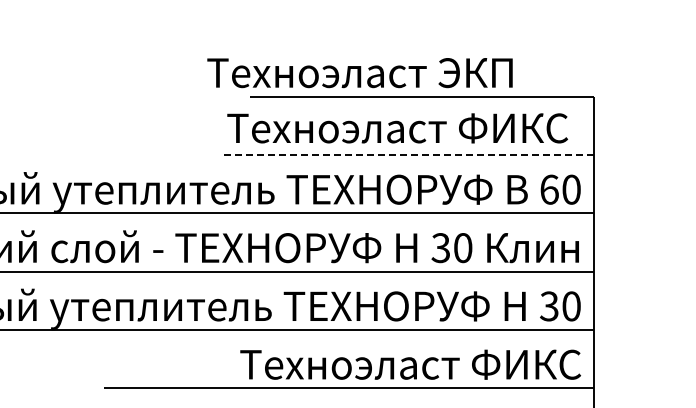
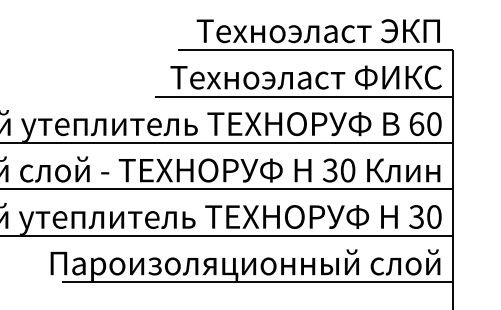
text: (359, 73) -> (318, 31), moved
text: (397, 128) -> (306, 77), moved
line: (407, 155) -> (303, 96), dashed -> solid
text: (335, 366) -> (246, 264), Техноэласт ФИКС -> Пароизоляционный слой

